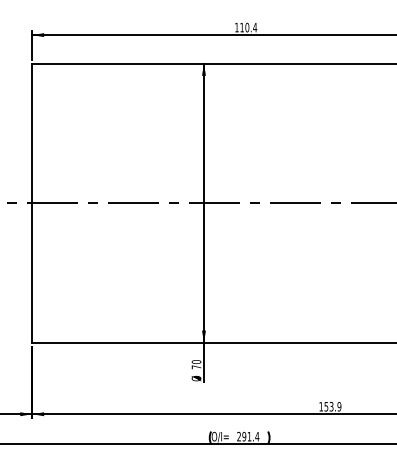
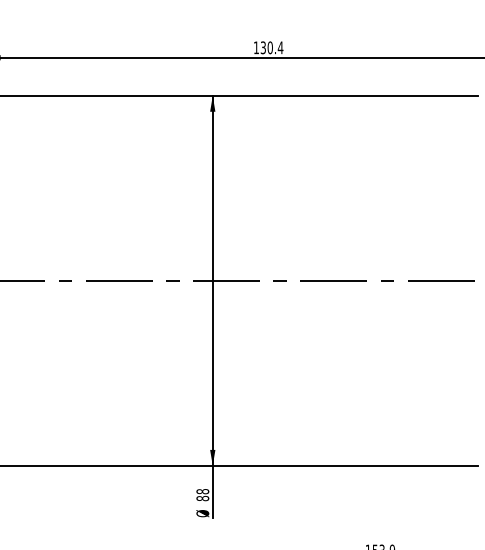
text: (241, 27) -> (262, 47), 110.4 -> 130.4
text: (196, 364) -> (202, 494), 70 -> 88

